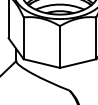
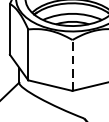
line: (60, 47) -> (73, 66), solid -> dashed

